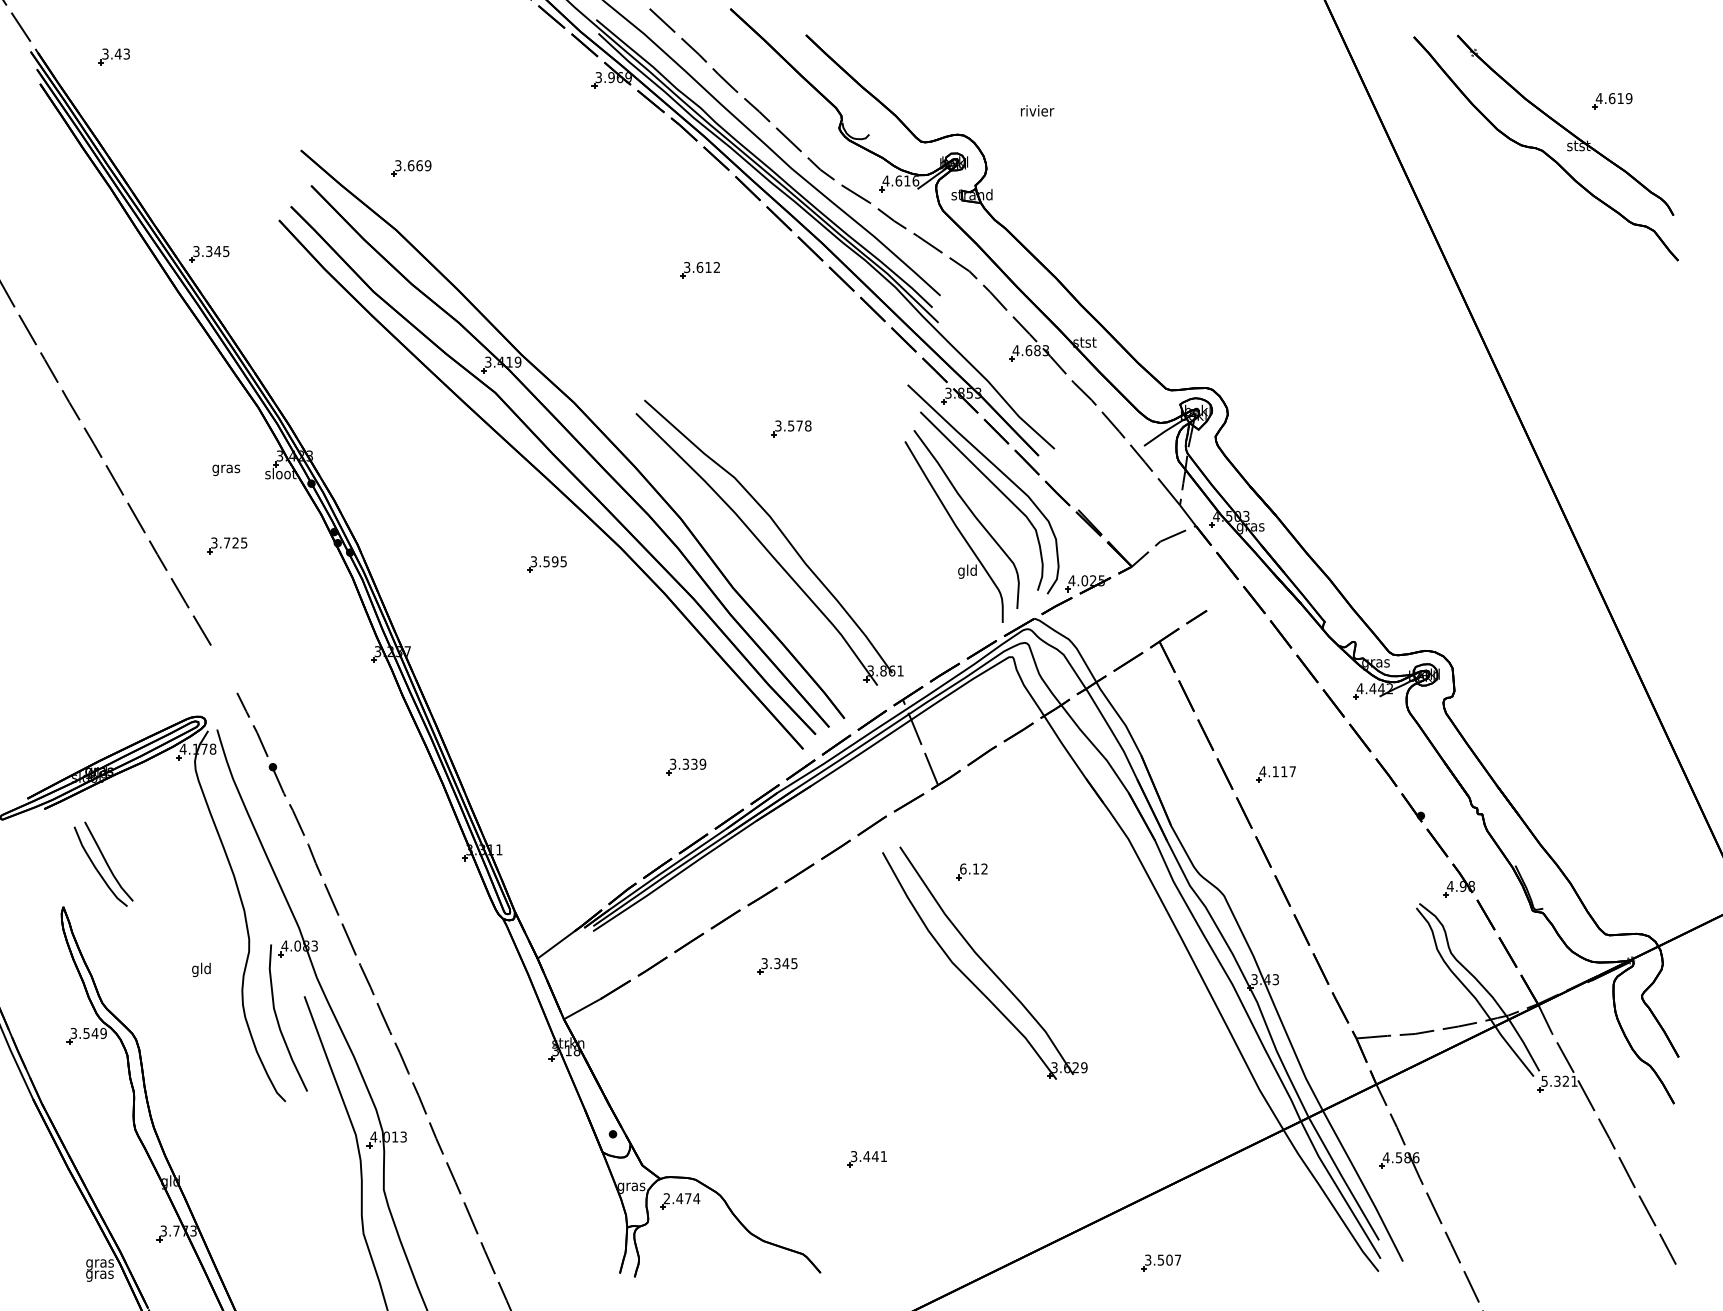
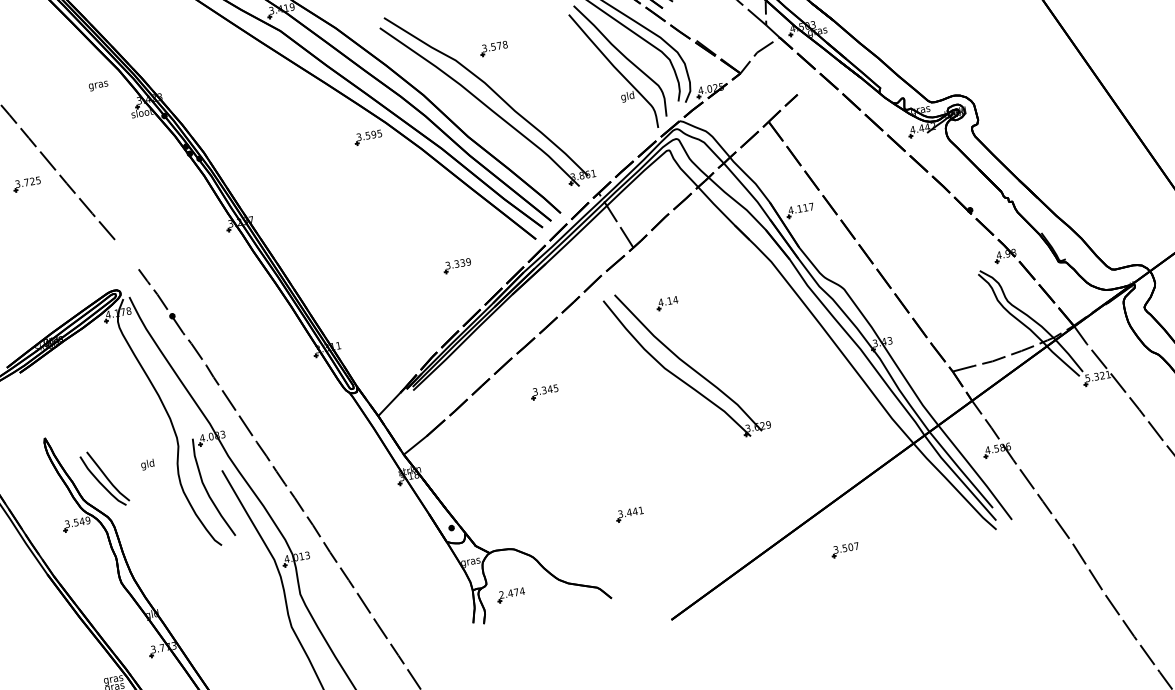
part: (791, 428) -> (494, 48), moved
text: (226, 469) -> (98, 85), moved
part: (227, 545) -> (27, 184), moved
part: (546, 564) -> (368, 137), moved
part: (1275, 774) -> (800, 210), moved
part: (103, 863) -> (104, 478), moved
text: (973, 868) -> (667, 300), 6.12 -> 4.14
part: (680, 1201) -> (511, 595), moved

